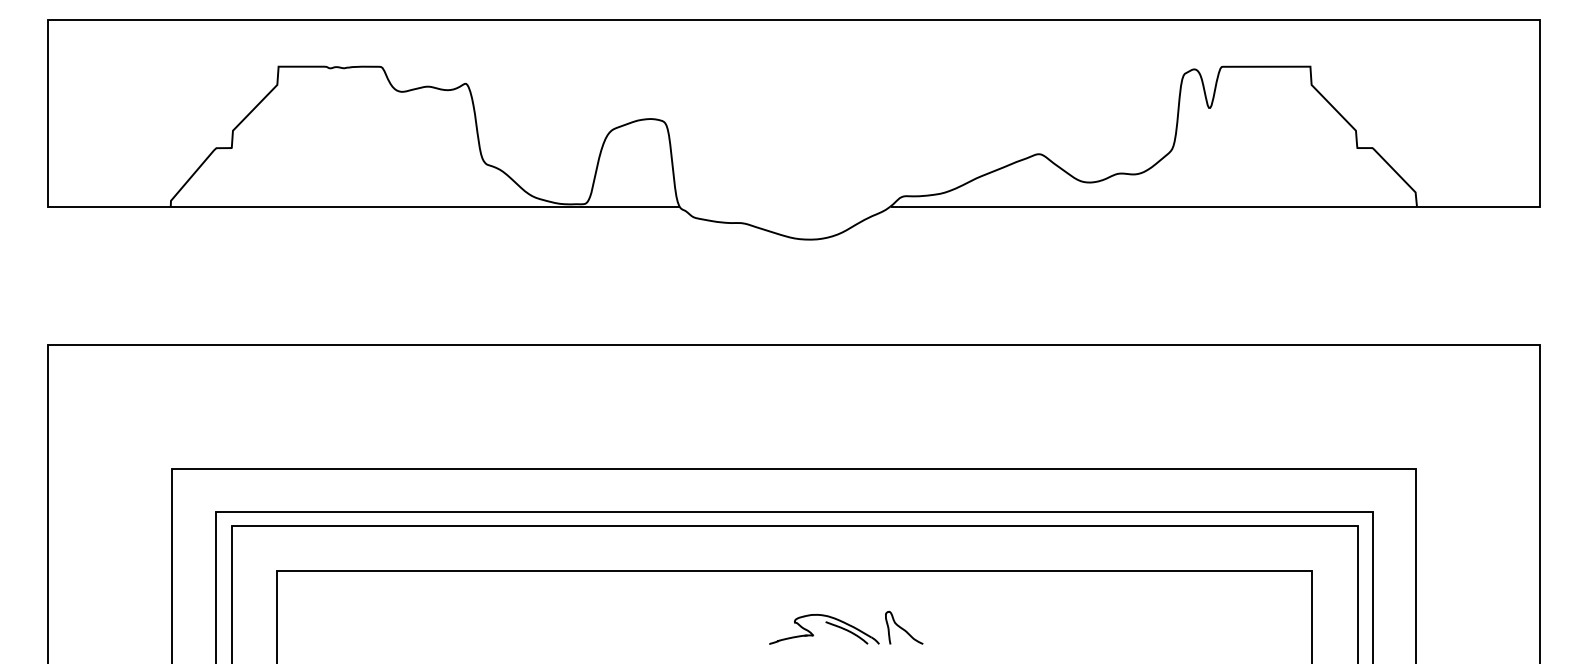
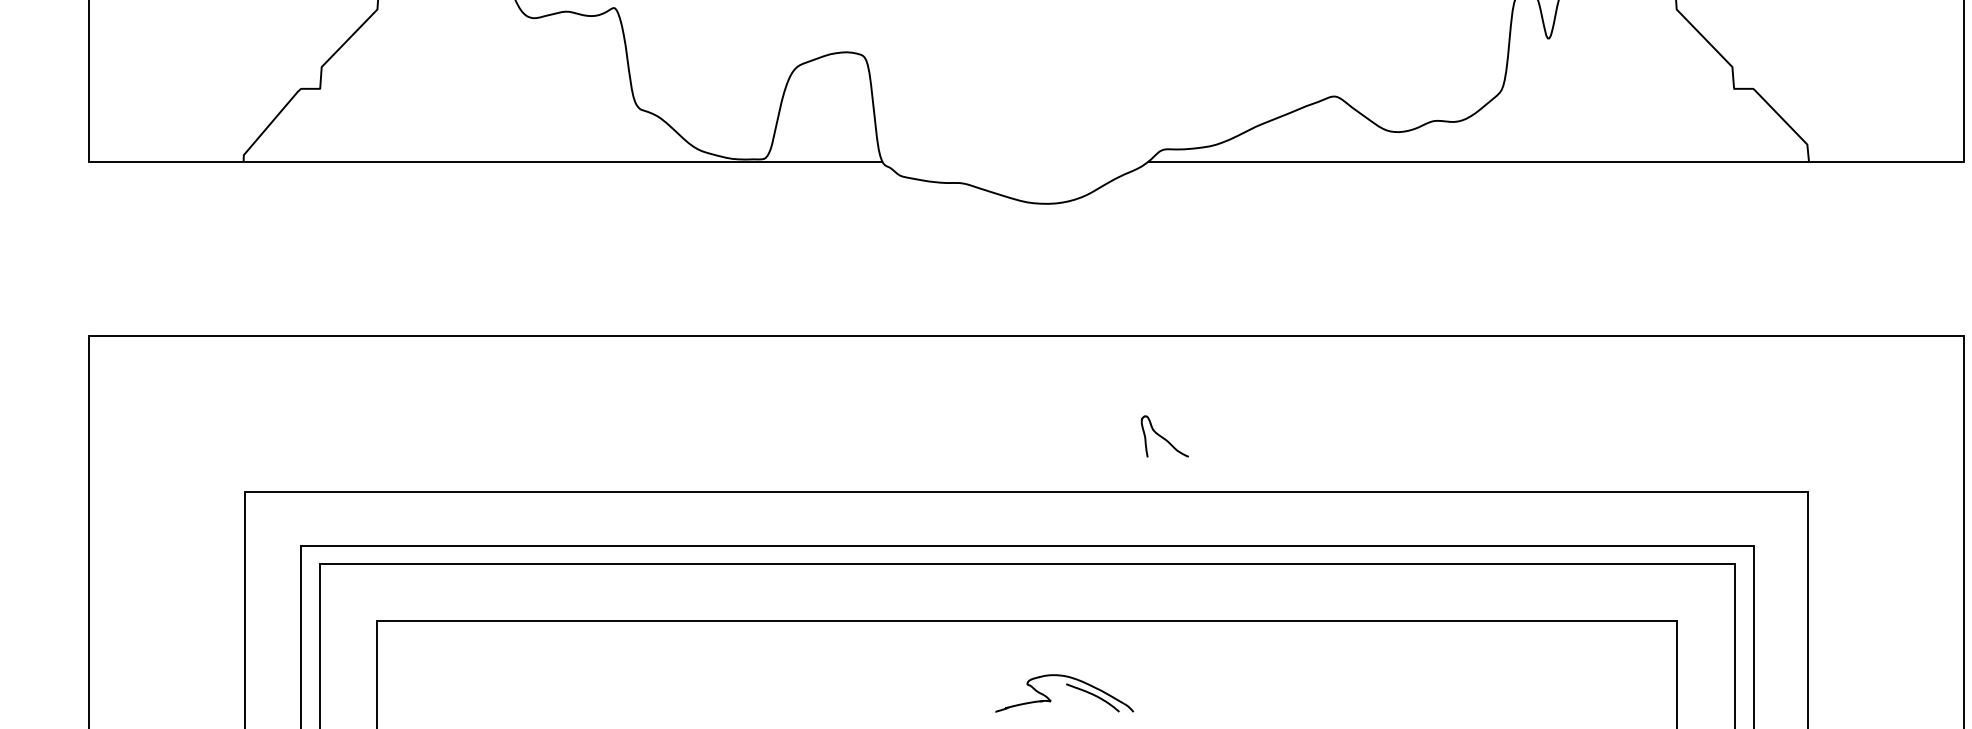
curve: (903, 628) -> (1164, 437), moved

